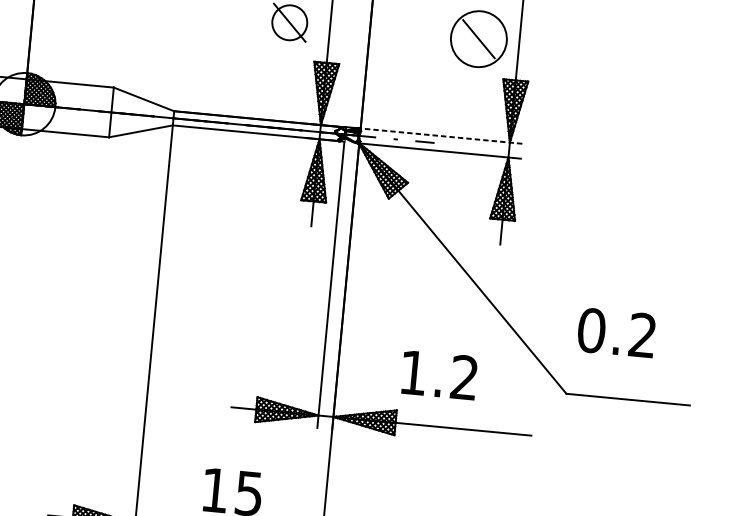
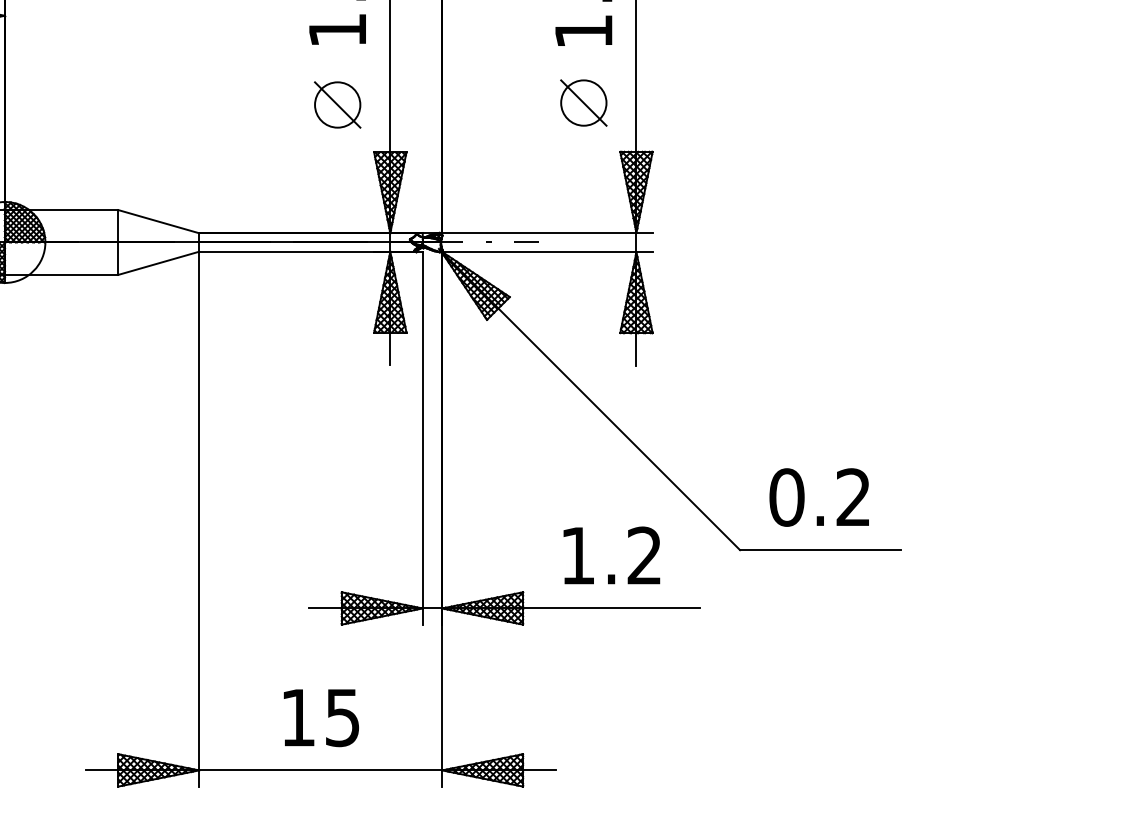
circle: (478, 38) -> (583, 102), size x0.62
line: (440, 135) -> (545, 232), dashed -> solid
text: (615, 332) -> (818, 497), moved
text: (439, 375) -> (611, 555), moved

